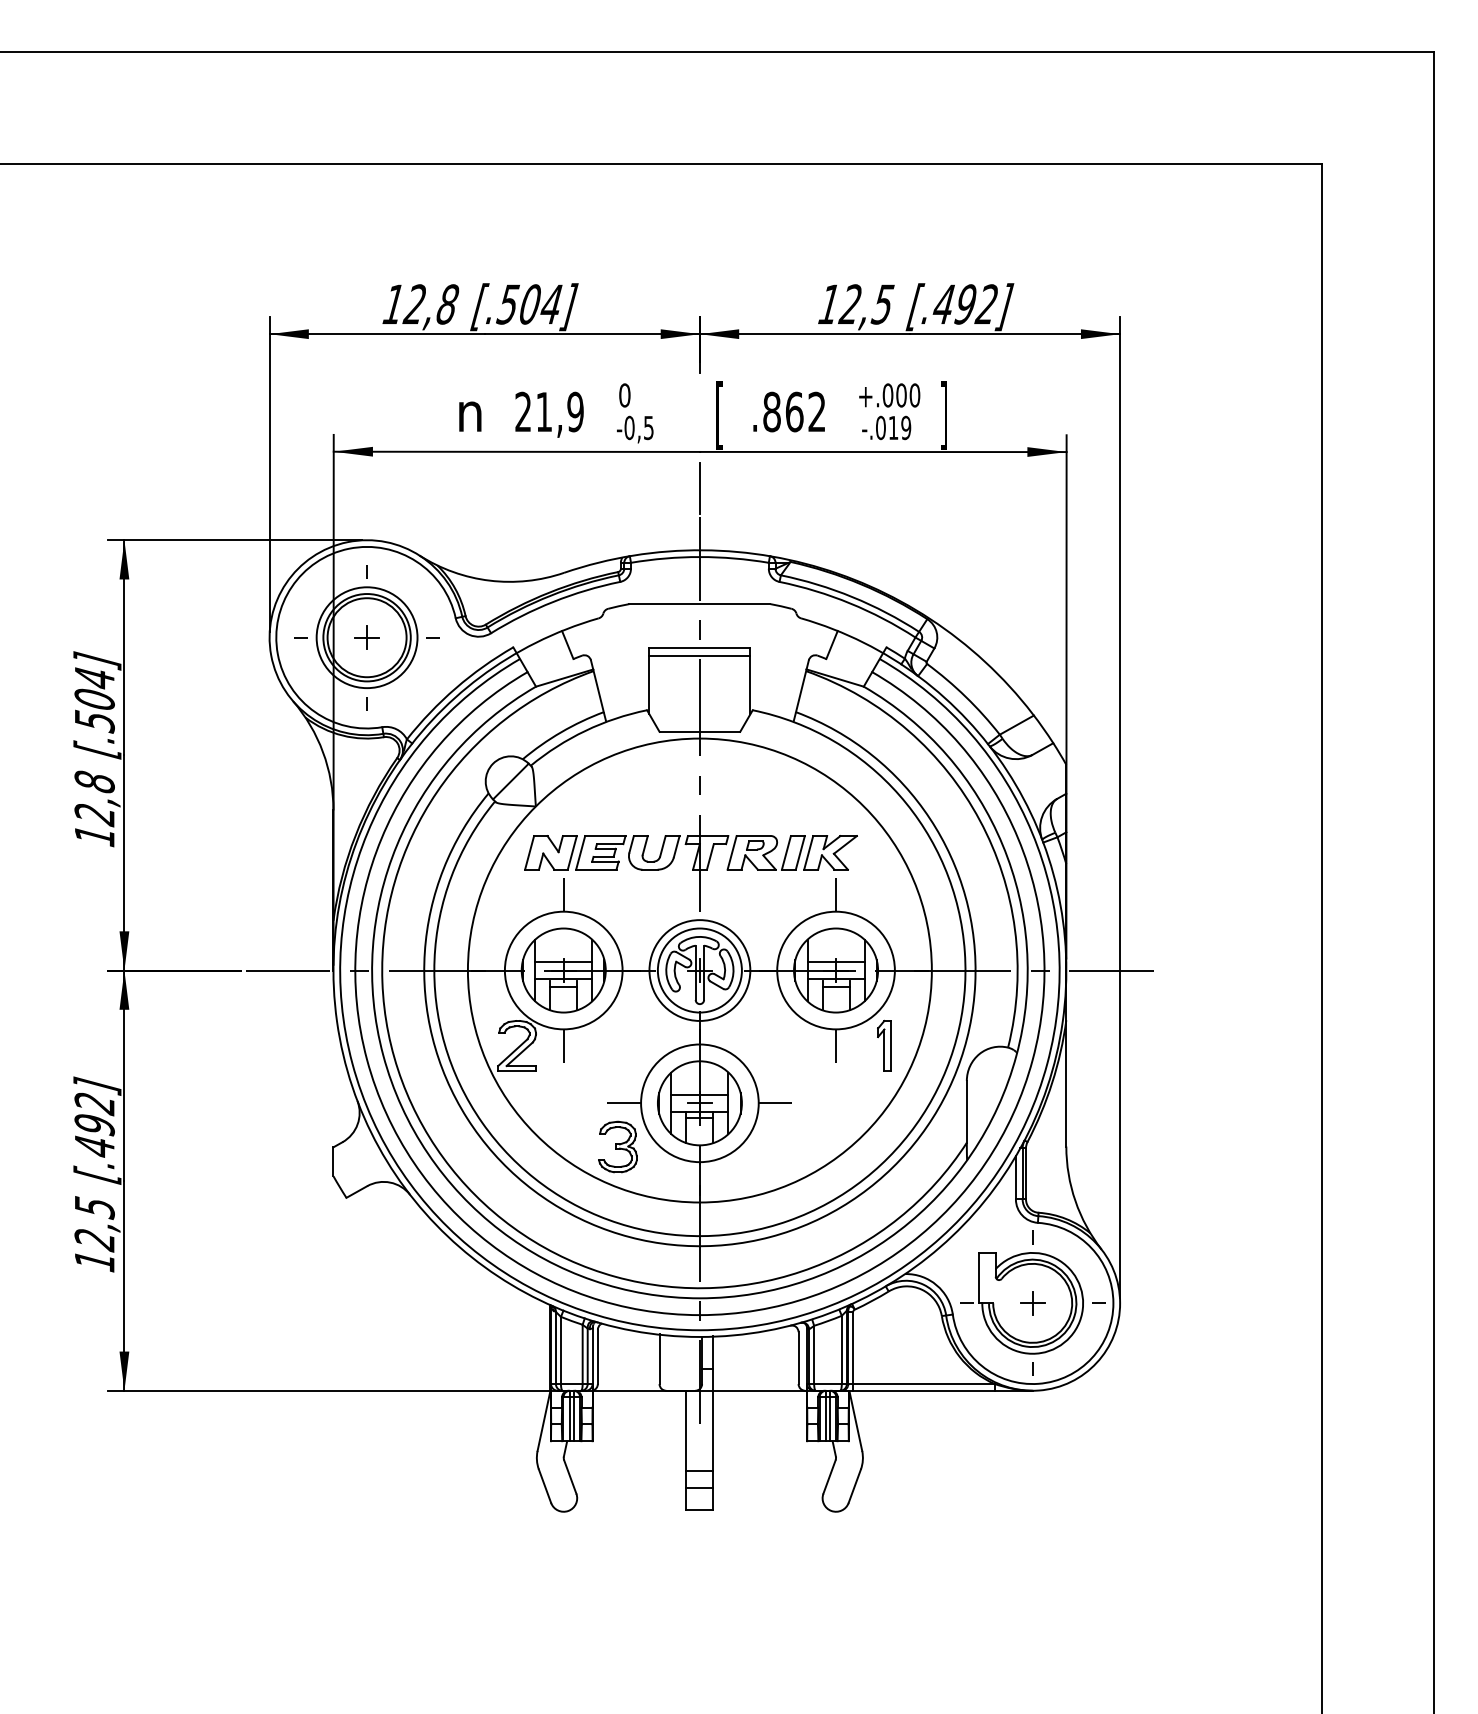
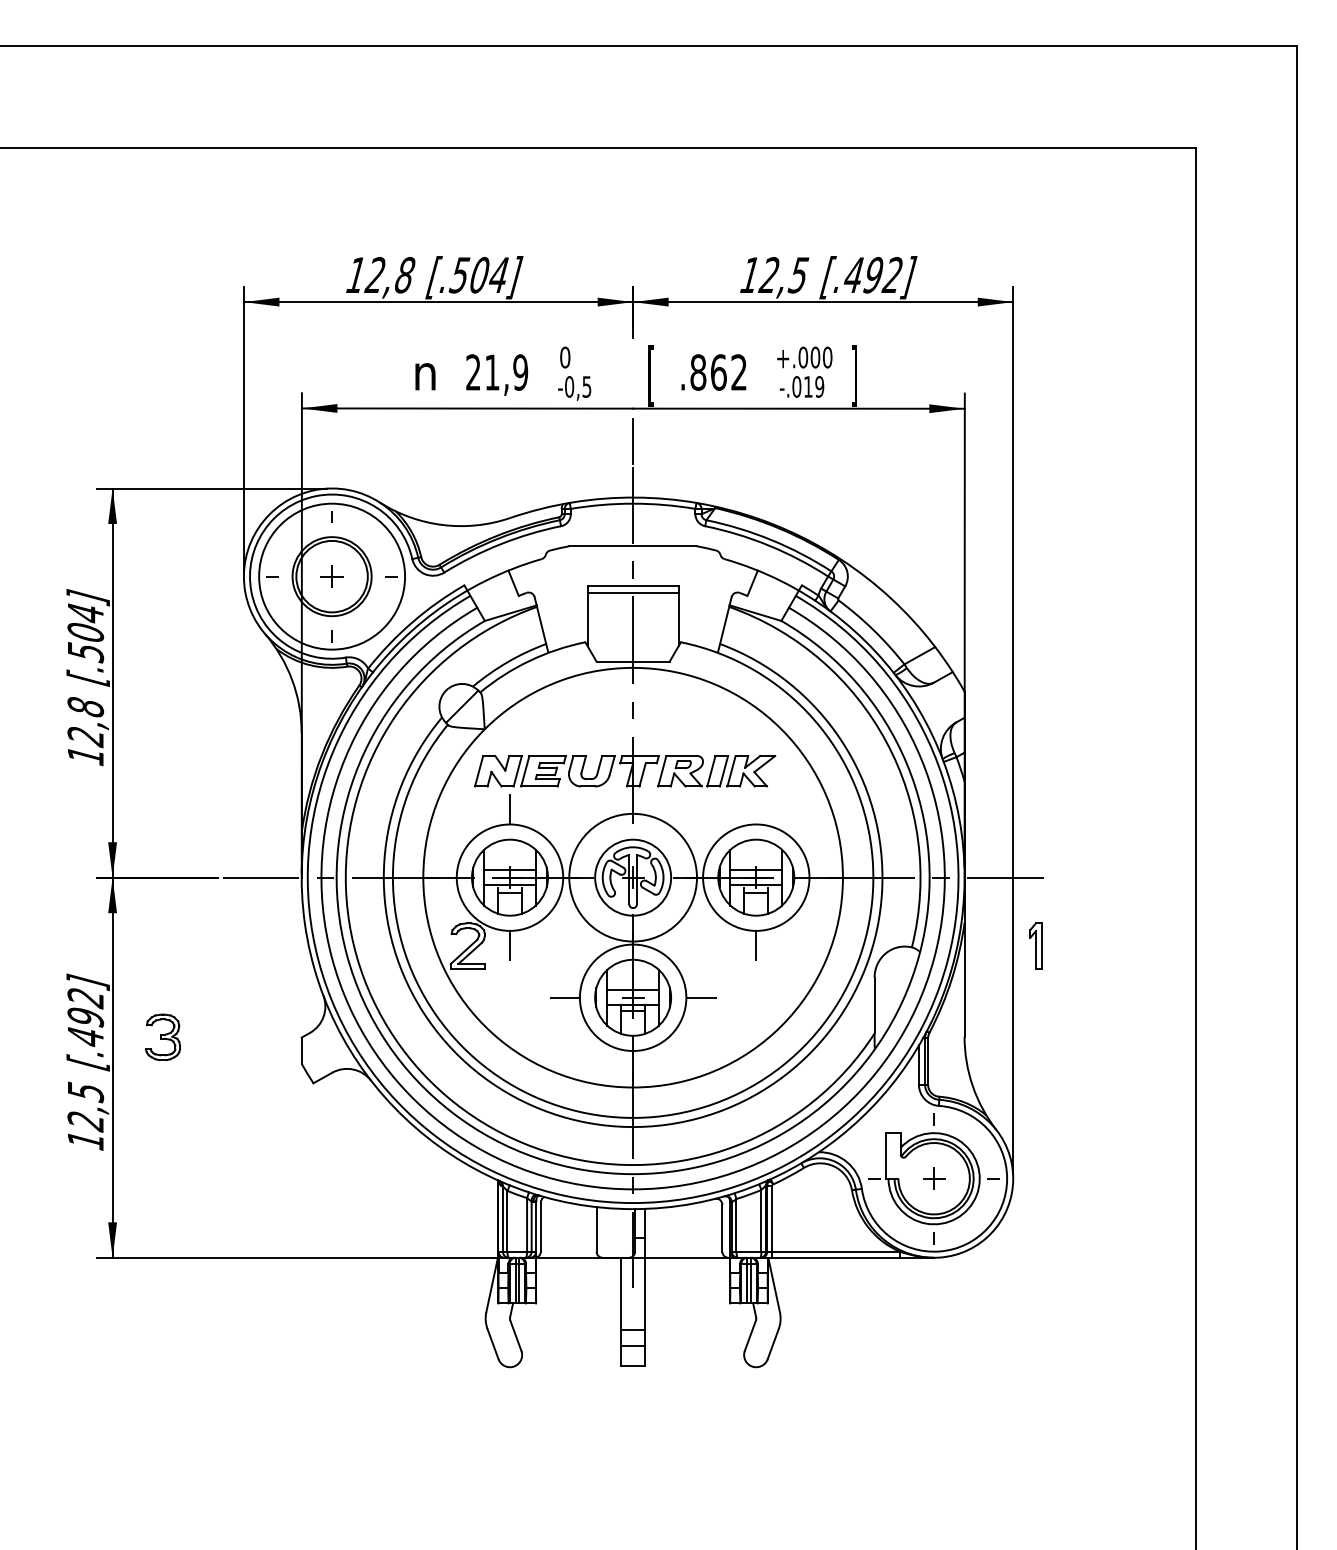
circle: (366, 637) -> (331, 576), size x1.6
line: (836, 895) -> (756, 809), removed
circle: (699, 970) -> (632, 877), size x1.4
part: (883, 1045) -> (1035, 945), moved
part: (618, 1147) -> (163, 1037), moved

